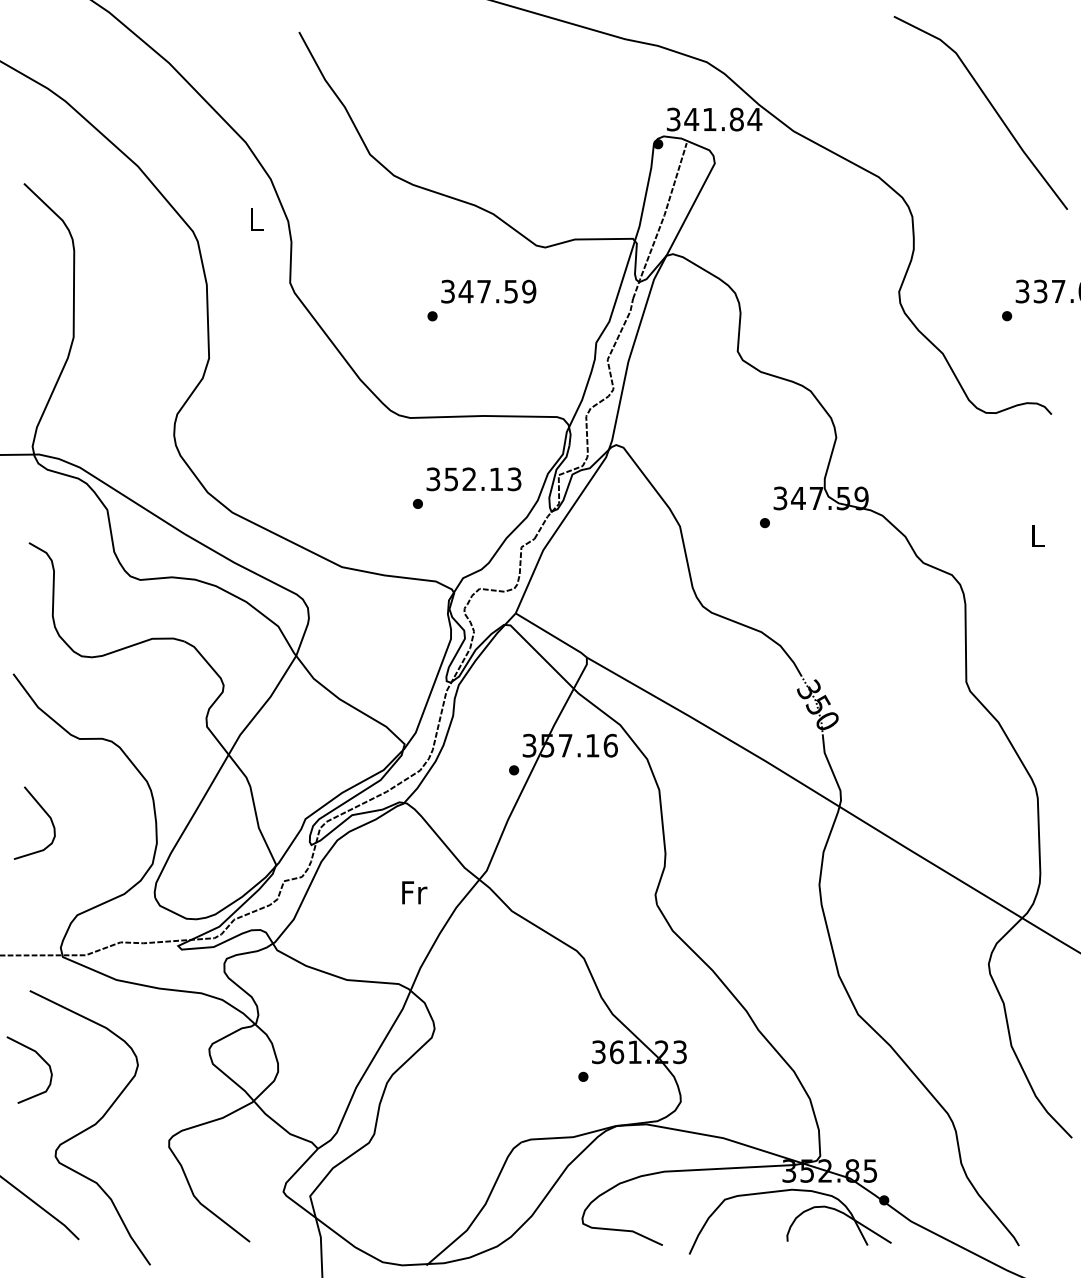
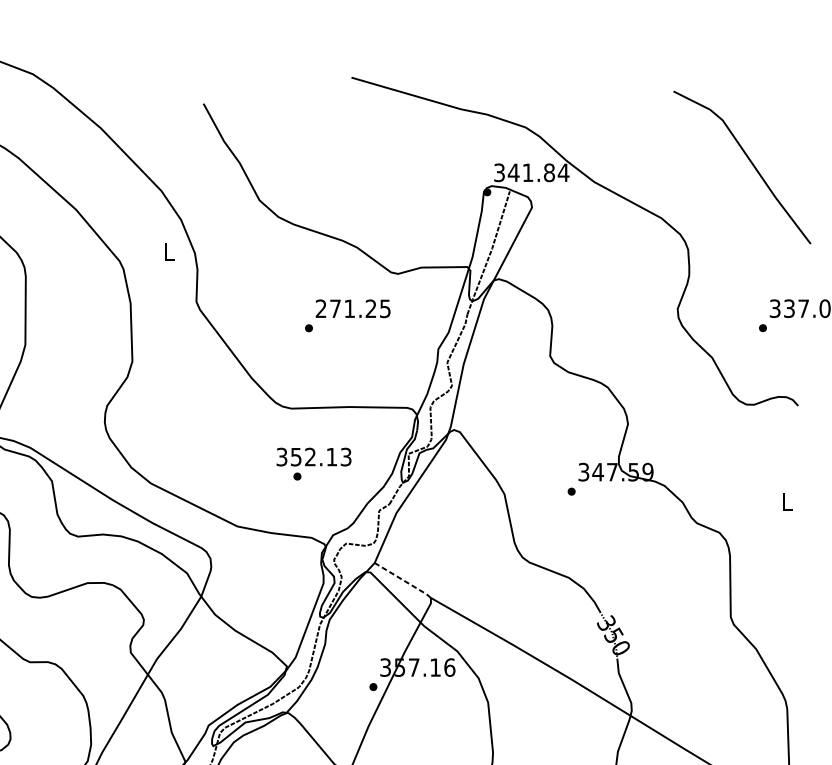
text: (488, 291) -> (353, 308), 347.59 -> 271.25
text: (473, 479) -> (313, 457), moved
line: (552, 635) -> (403, 580), solid -> dashed

